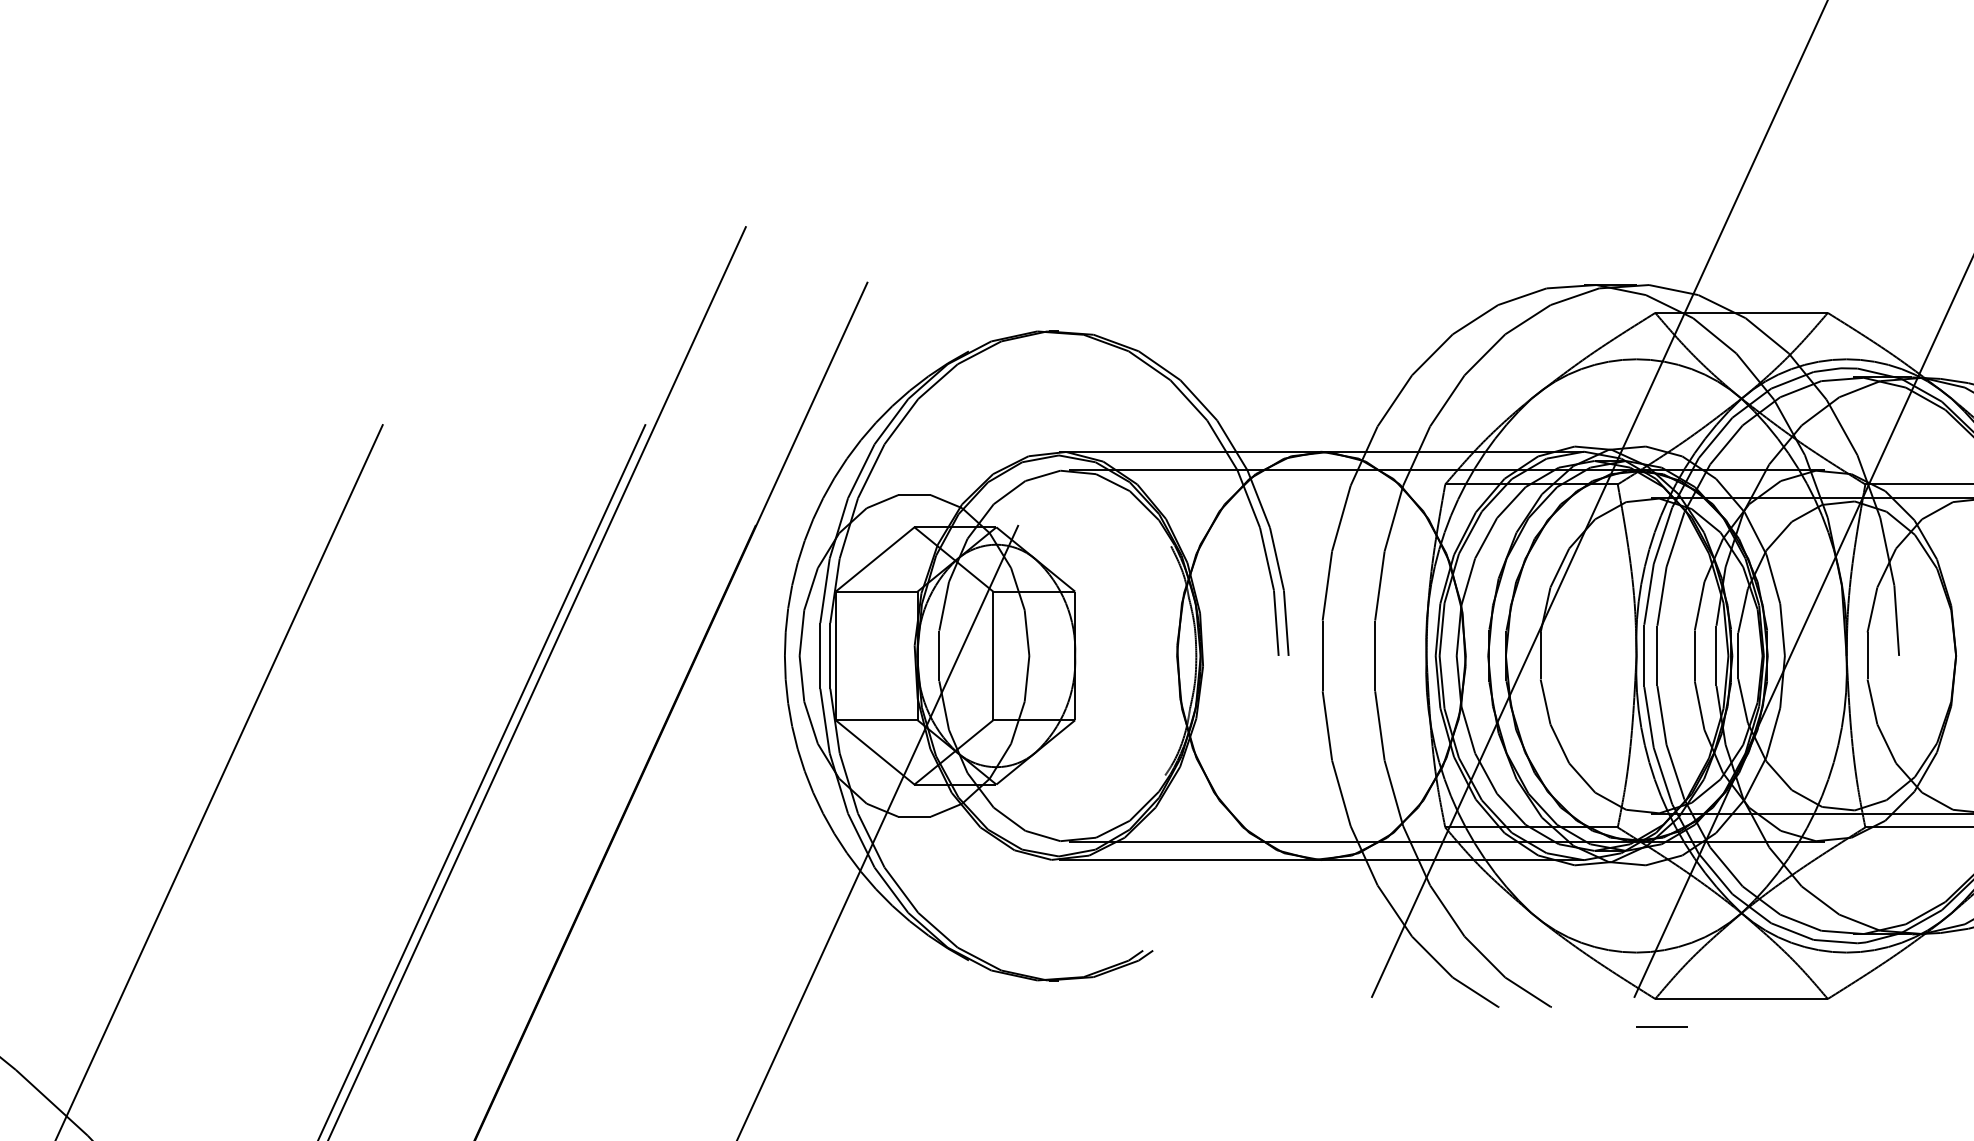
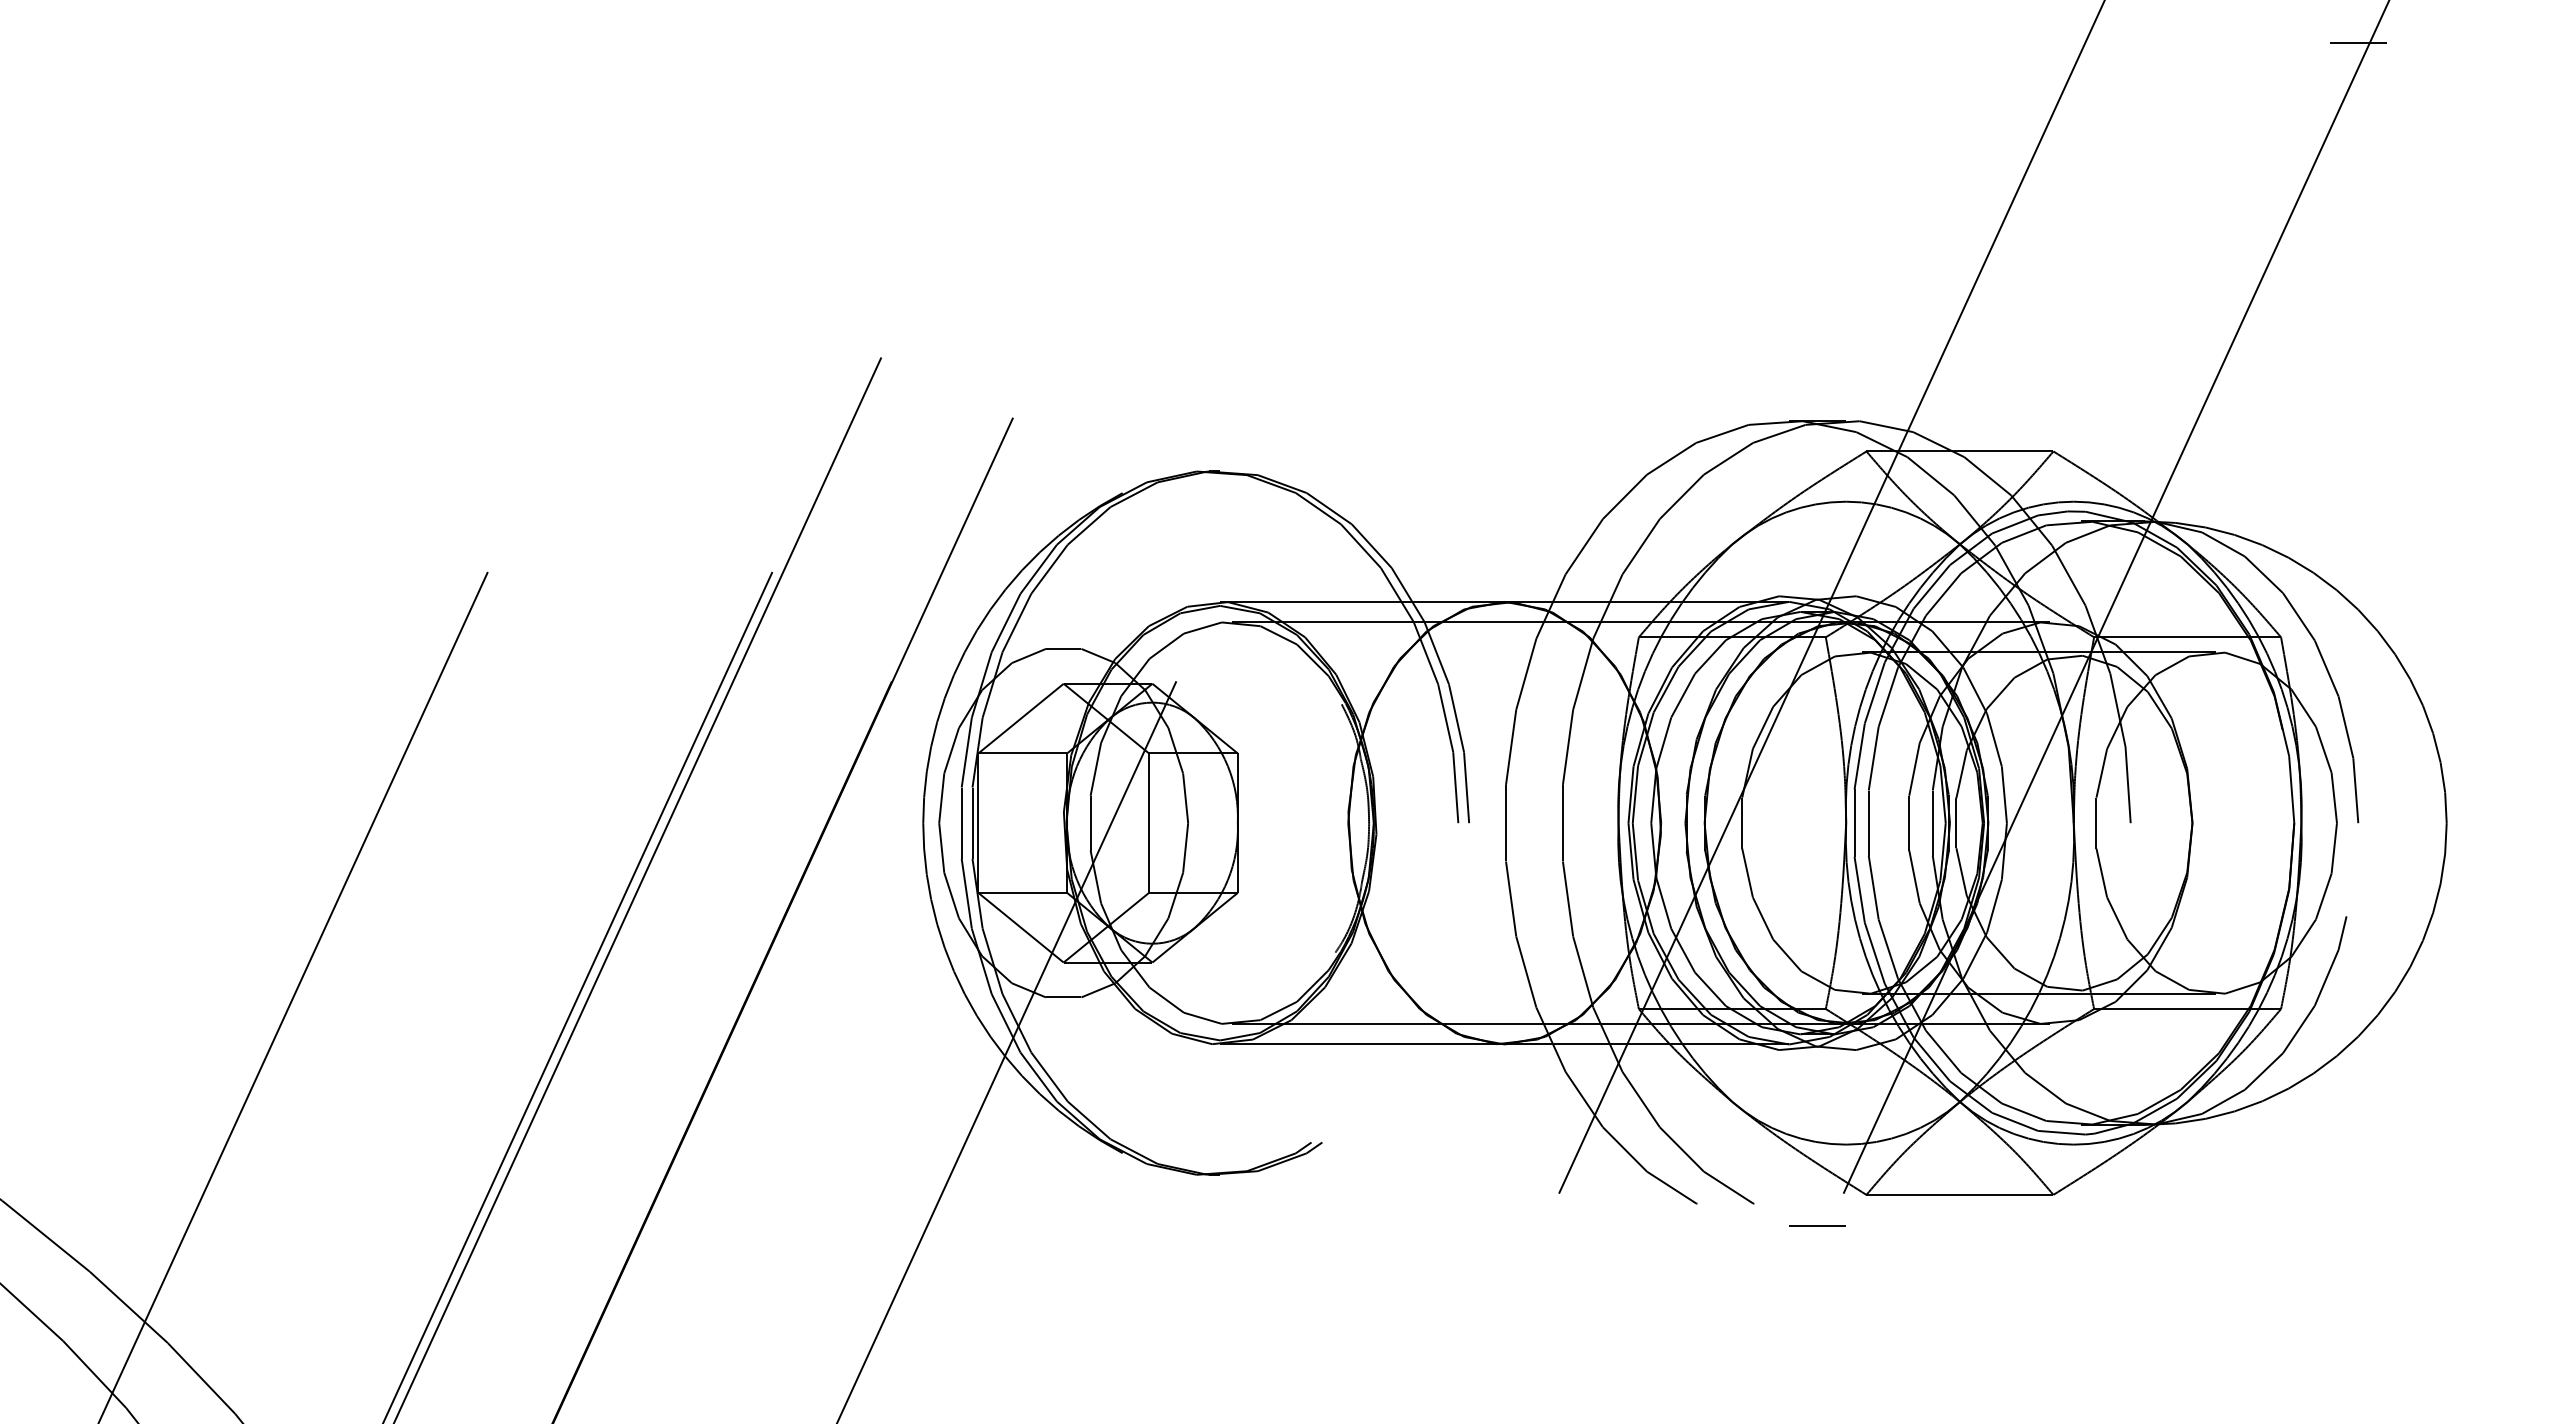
line: (1661, 1027) -> (1817, 1225), moved

